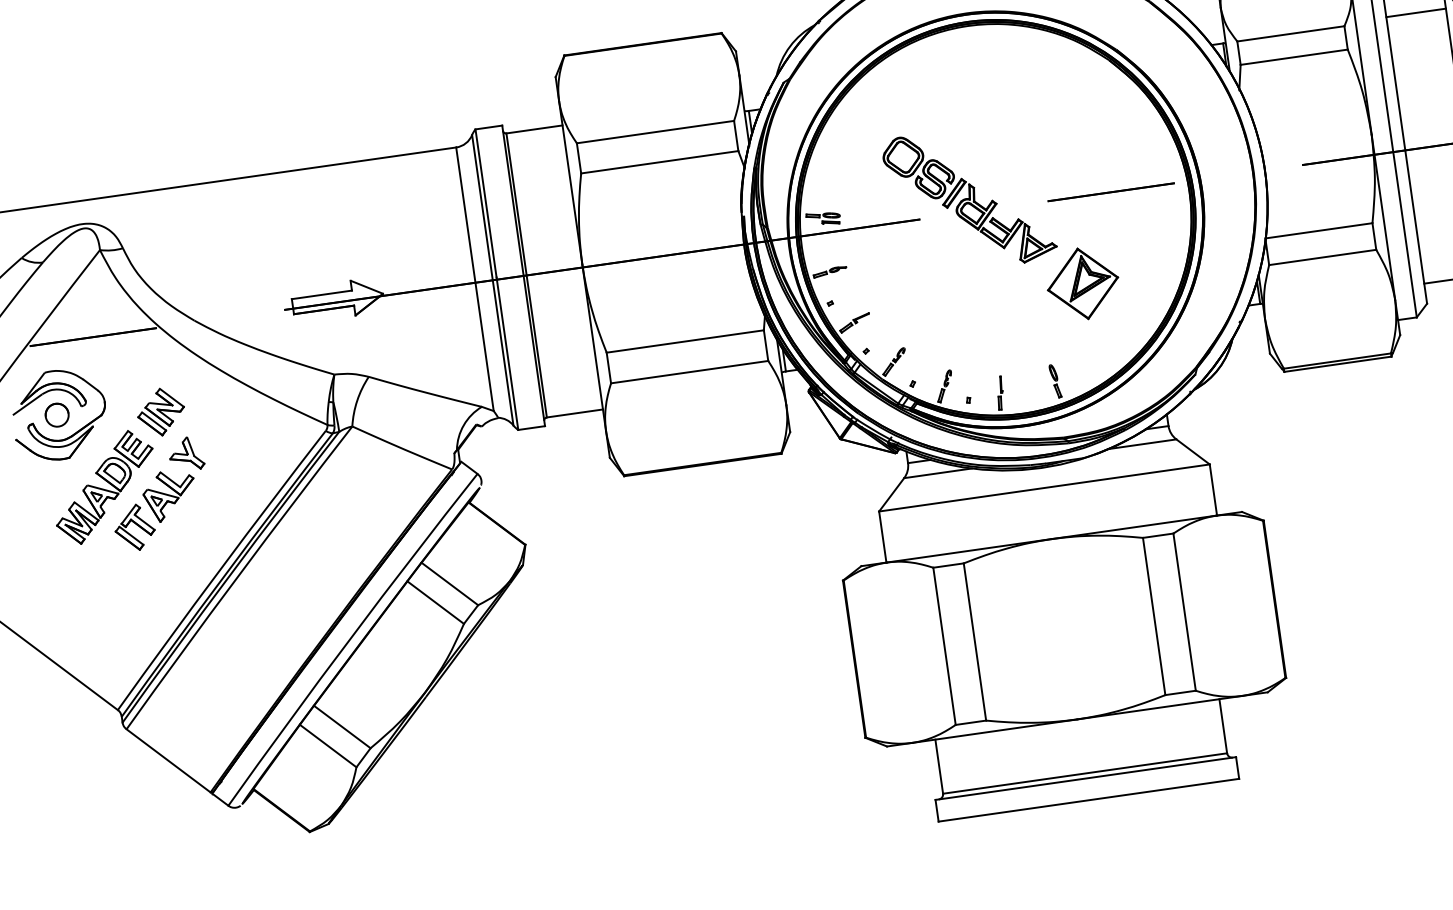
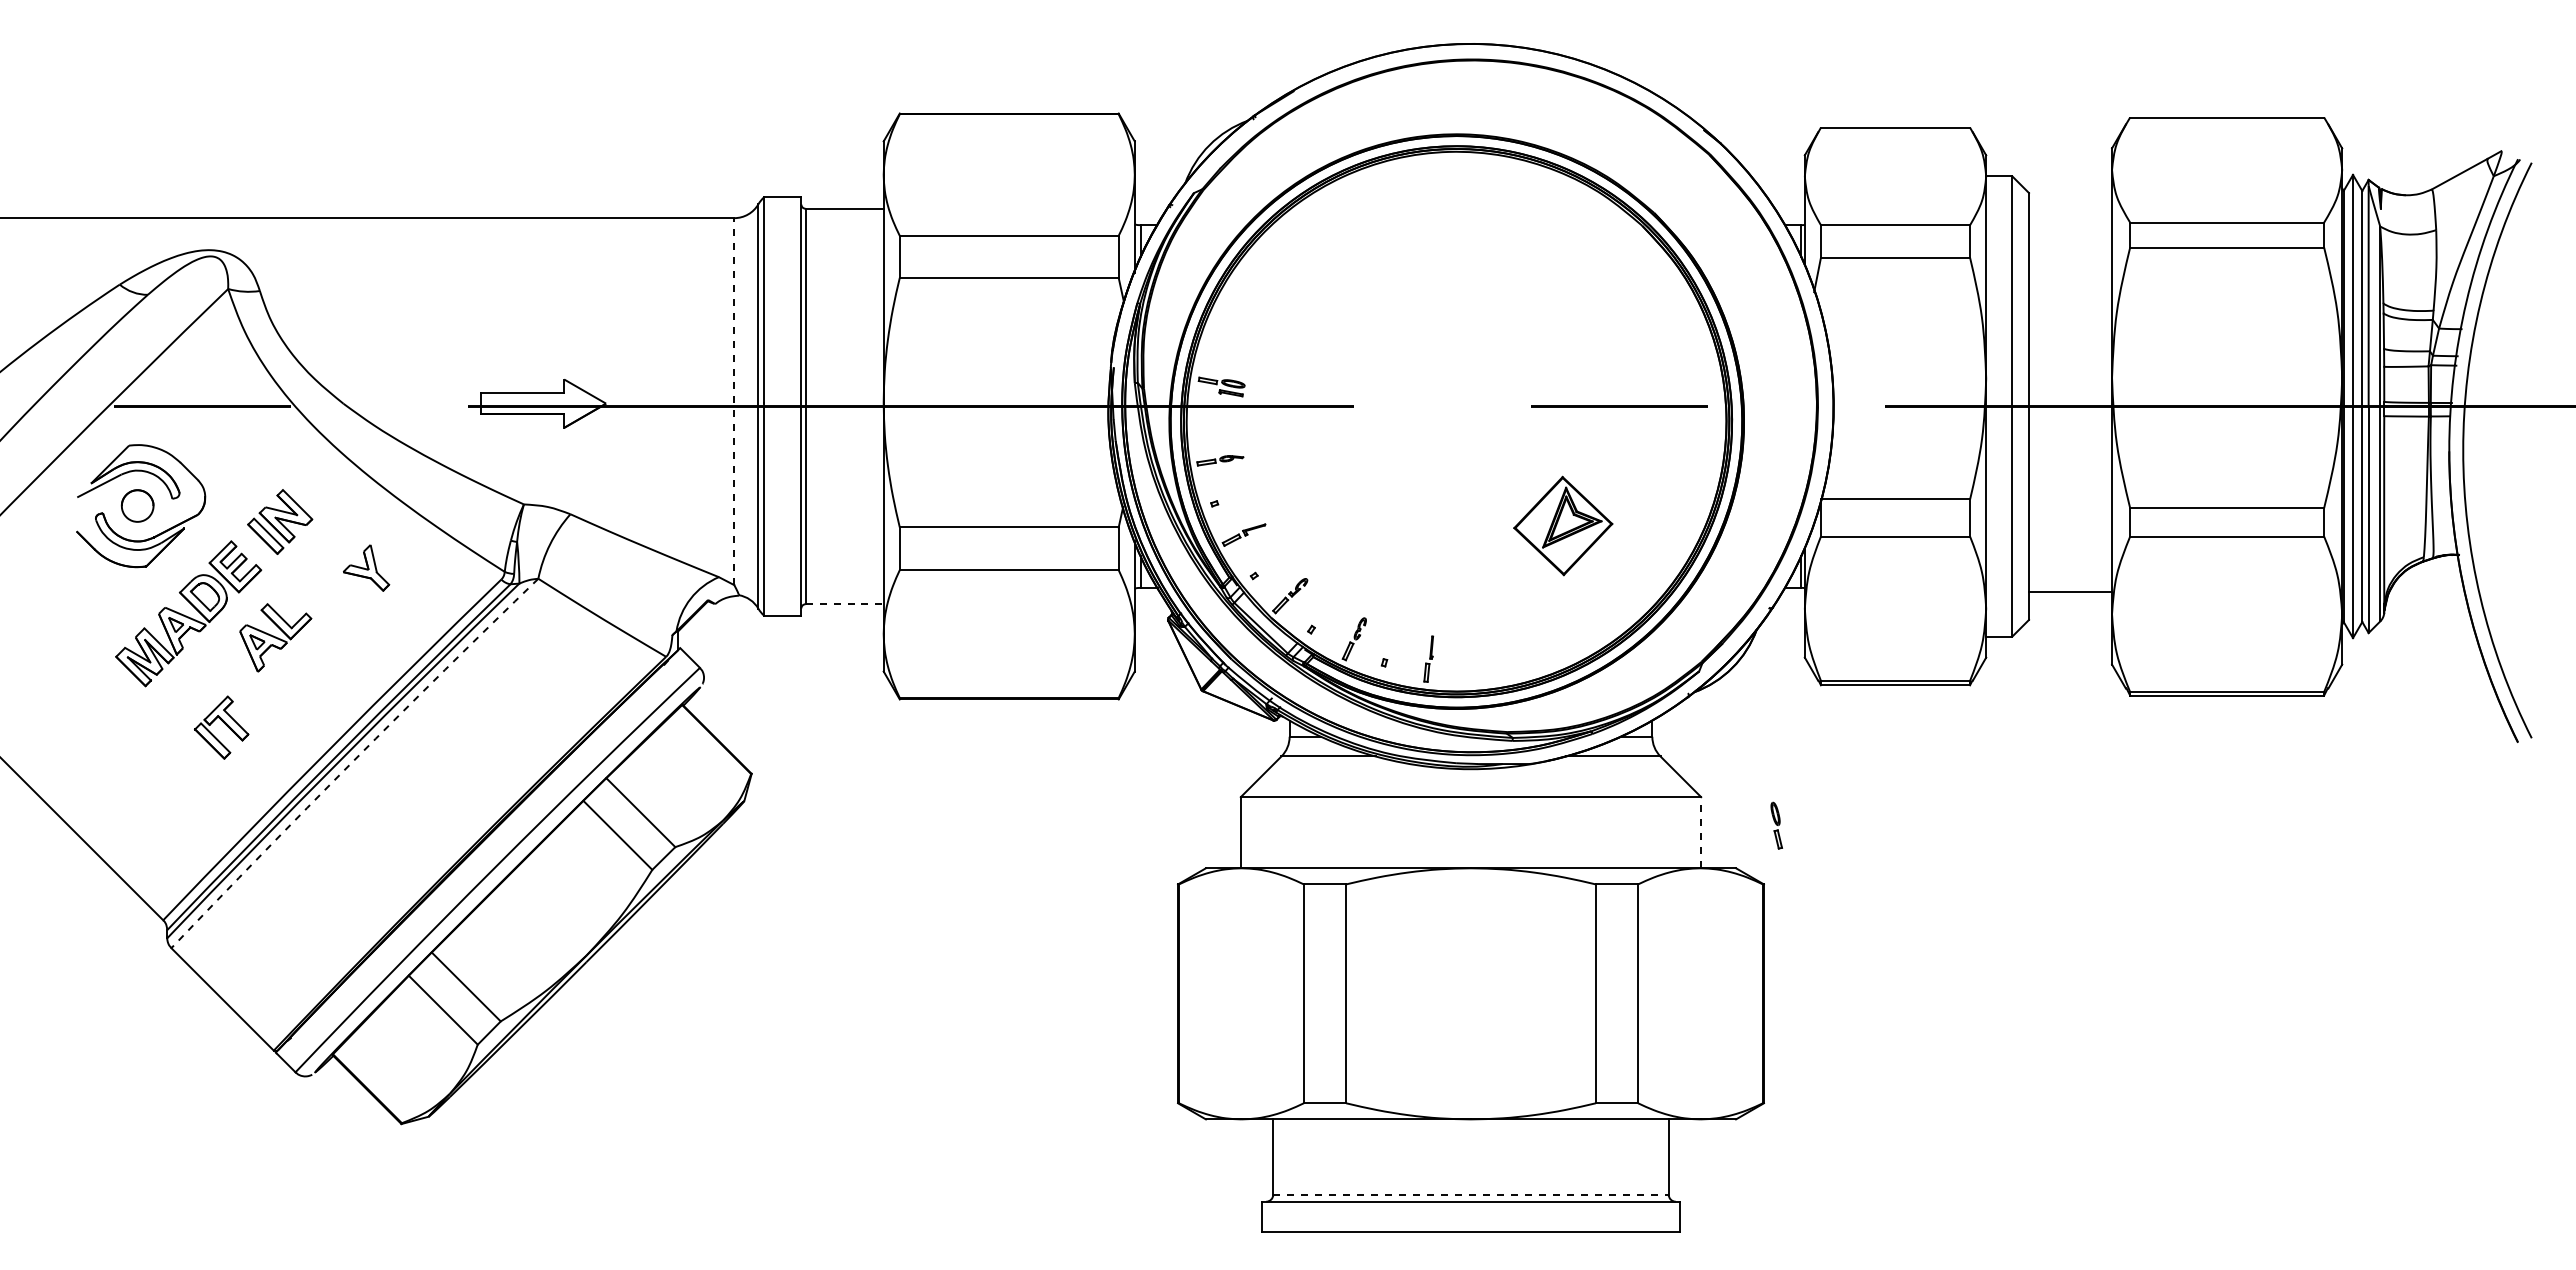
line: (1416, 12) -> (2070, 220), removed
part: (969, 199) -> (1424, 388), removed
line: (475, 279) -> (734, 401), solid -> dashed
part: (1055, 381) -> (1776, 825), moved
line: (575, 413) -> (845, 604), solid -> dashed
part: (186, 453) -> (366, 567), moved
line: (1213, 489) -> (1701, 832), solid -> dashed
part: (134, 527) -> (221, 727), moved
arc: (237, 576) -> (352, 761), solid -> dashed
line: (1085, 773) -> (1471, 1194), solid -> dashed

